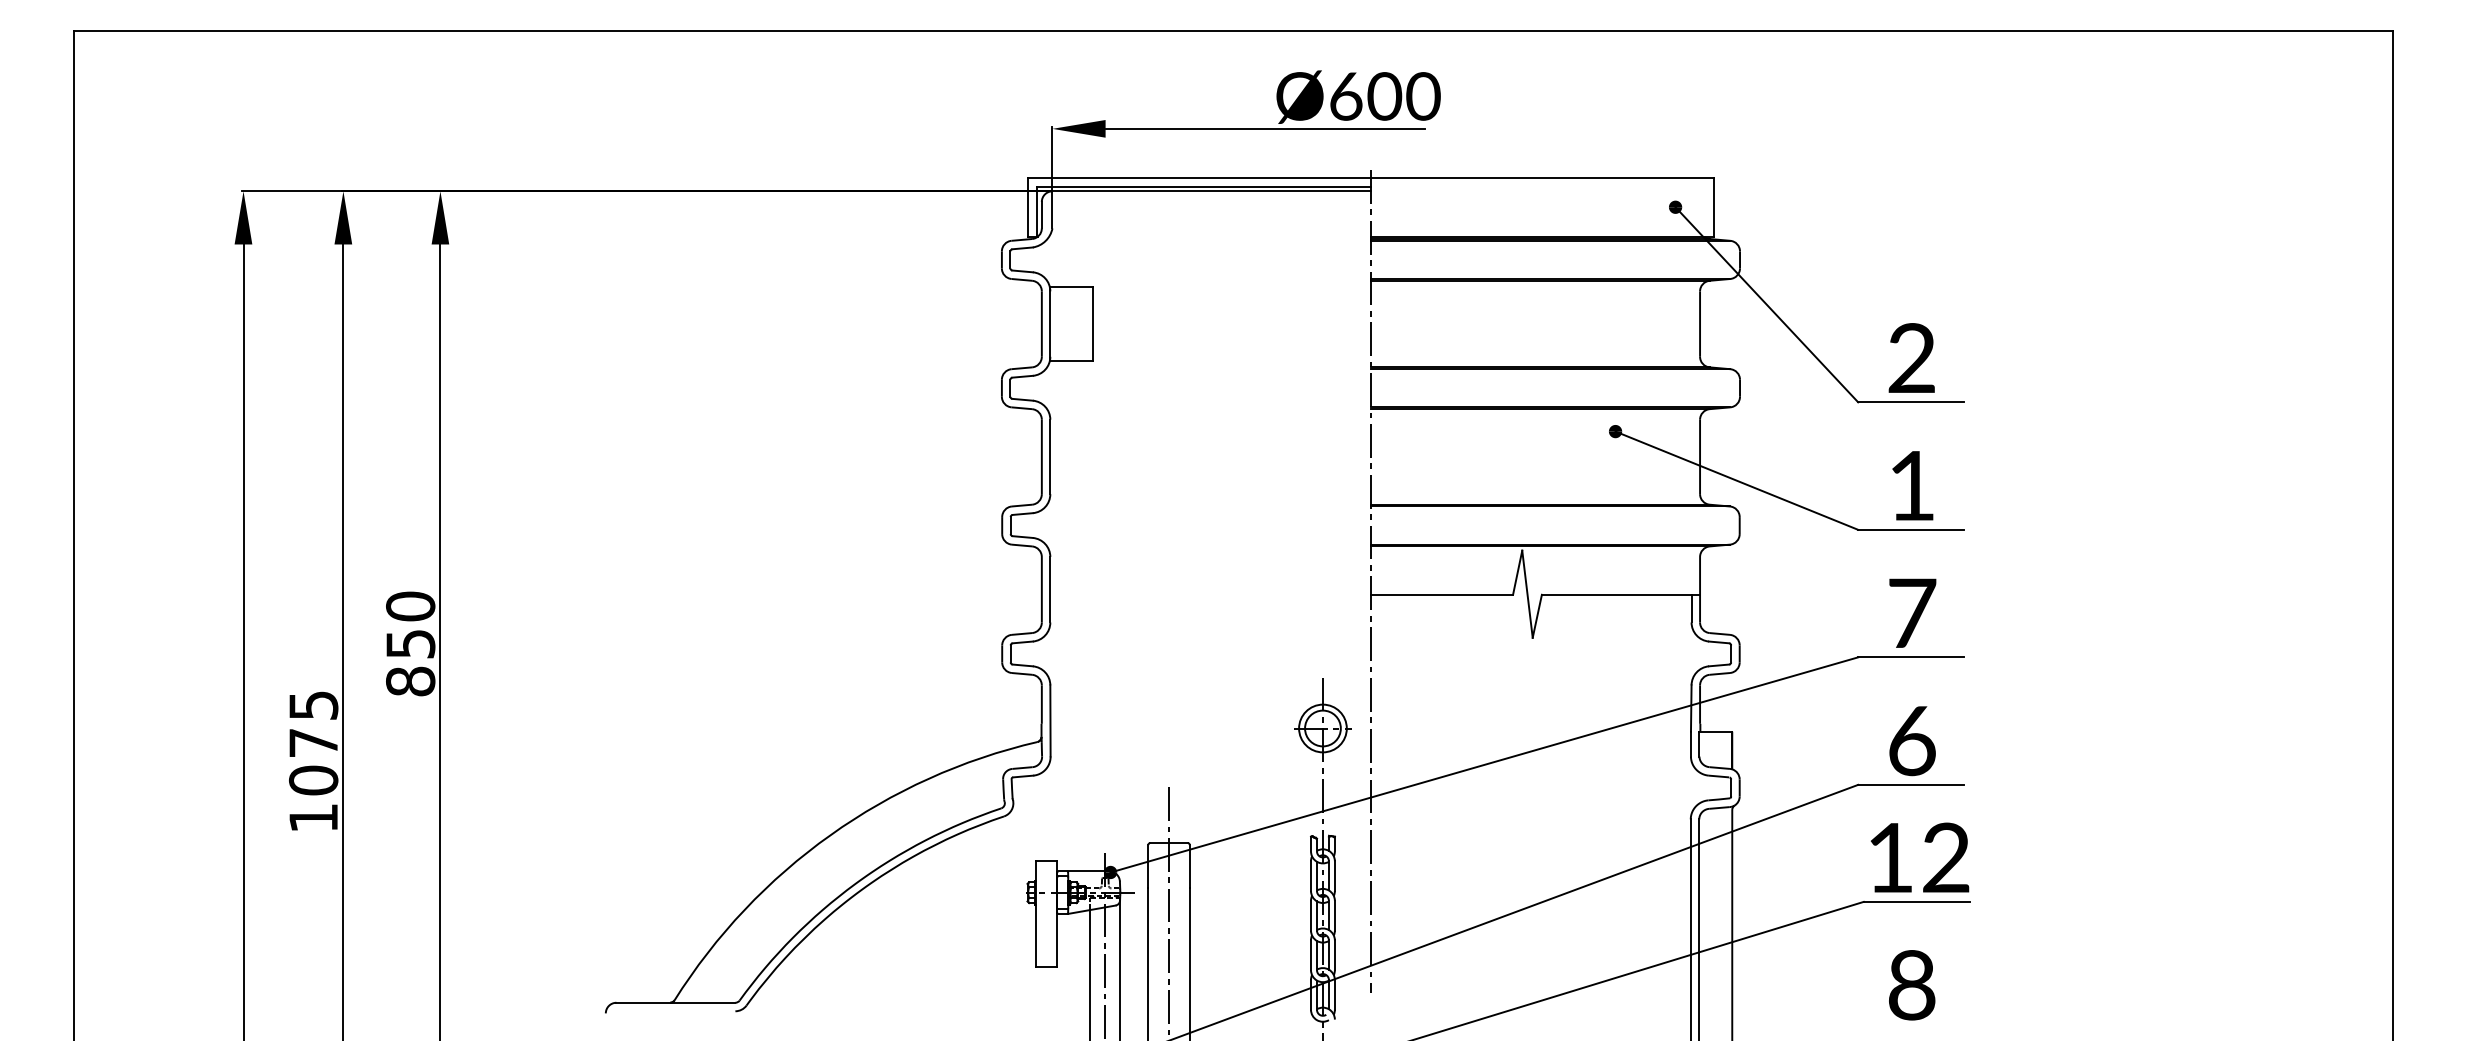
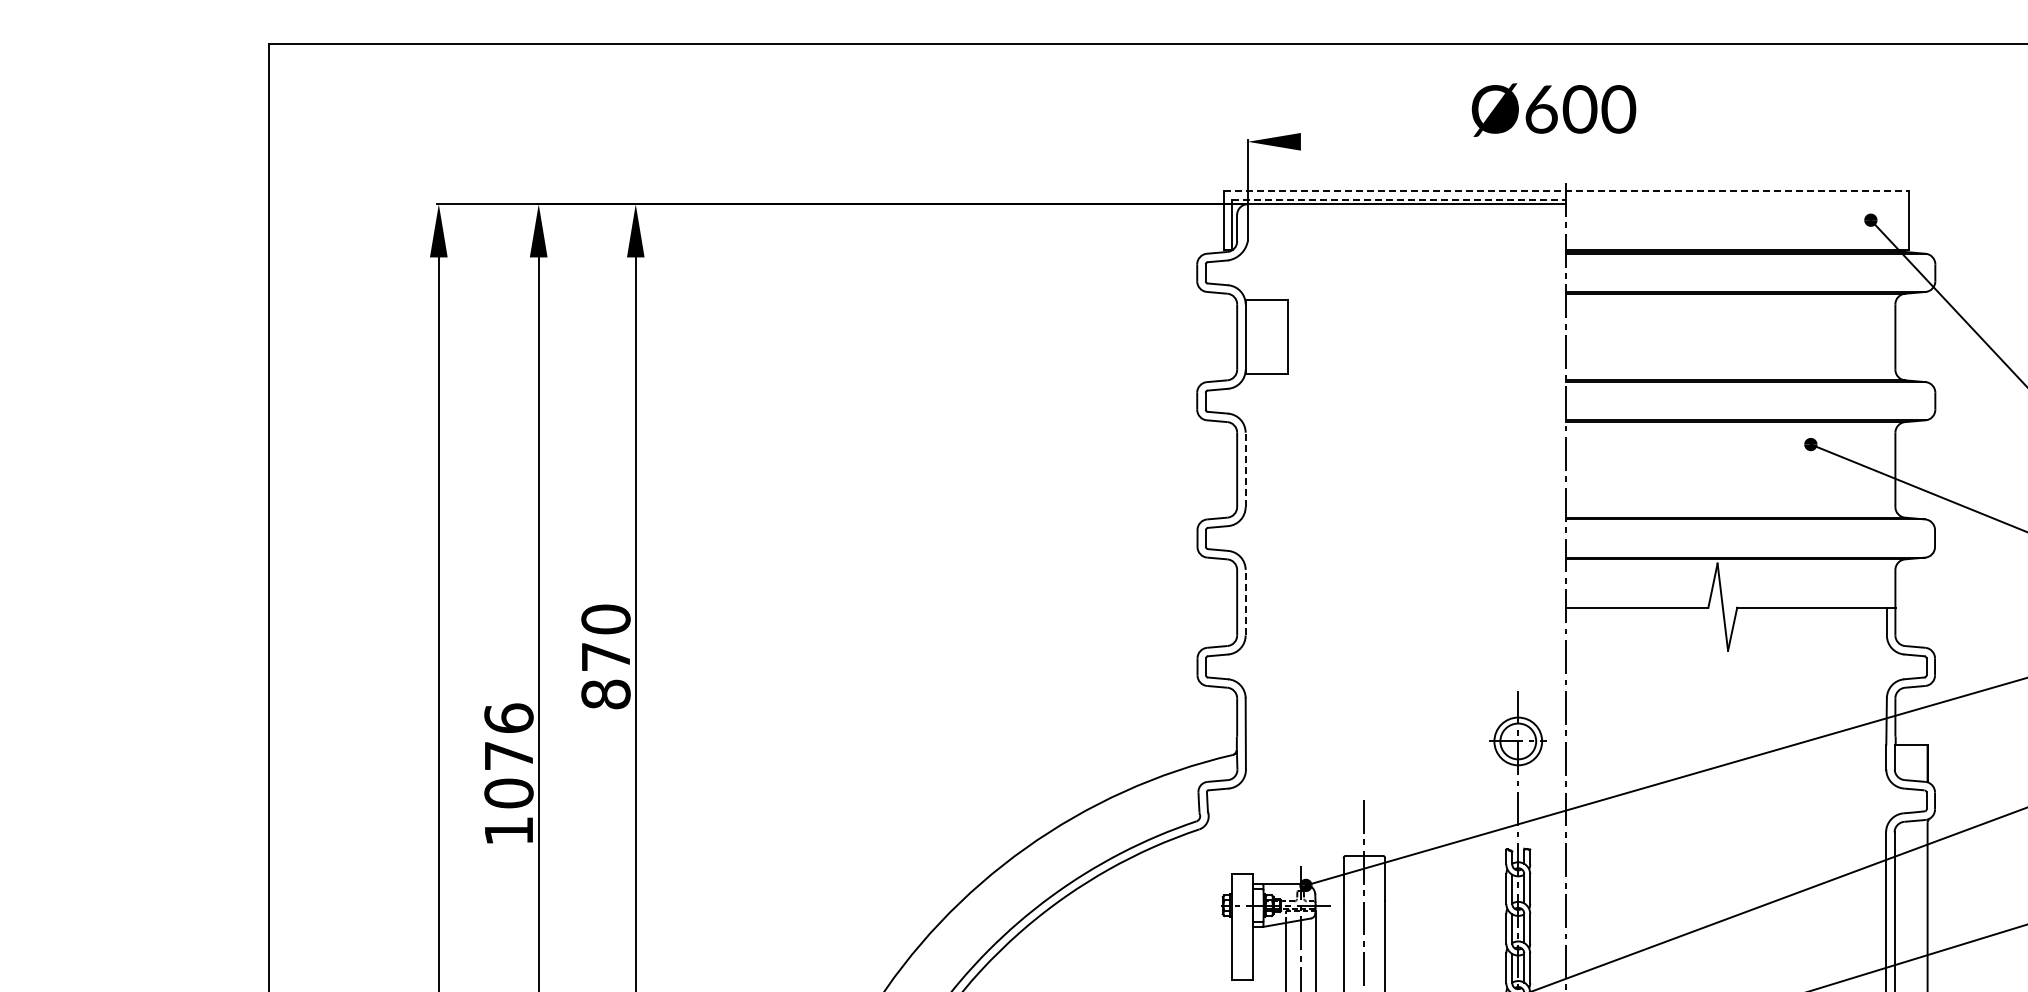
line: (1265, 128) -> (1460, 141), removed
line: (1370, 178) -> (1565, 191), solid -> dashed
line: (1204, 186) -> (1399, 199), solid -> dashed
line: (1050, 456) -> (1245, 469), solid -> dashed
line: (1050, 589) -> (1245, 602), solid -> dashed
text: (410, 644) -> (605, 657), 850 -> 870
text: (313, 705) -> (508, 718), 1075 -> 1076

